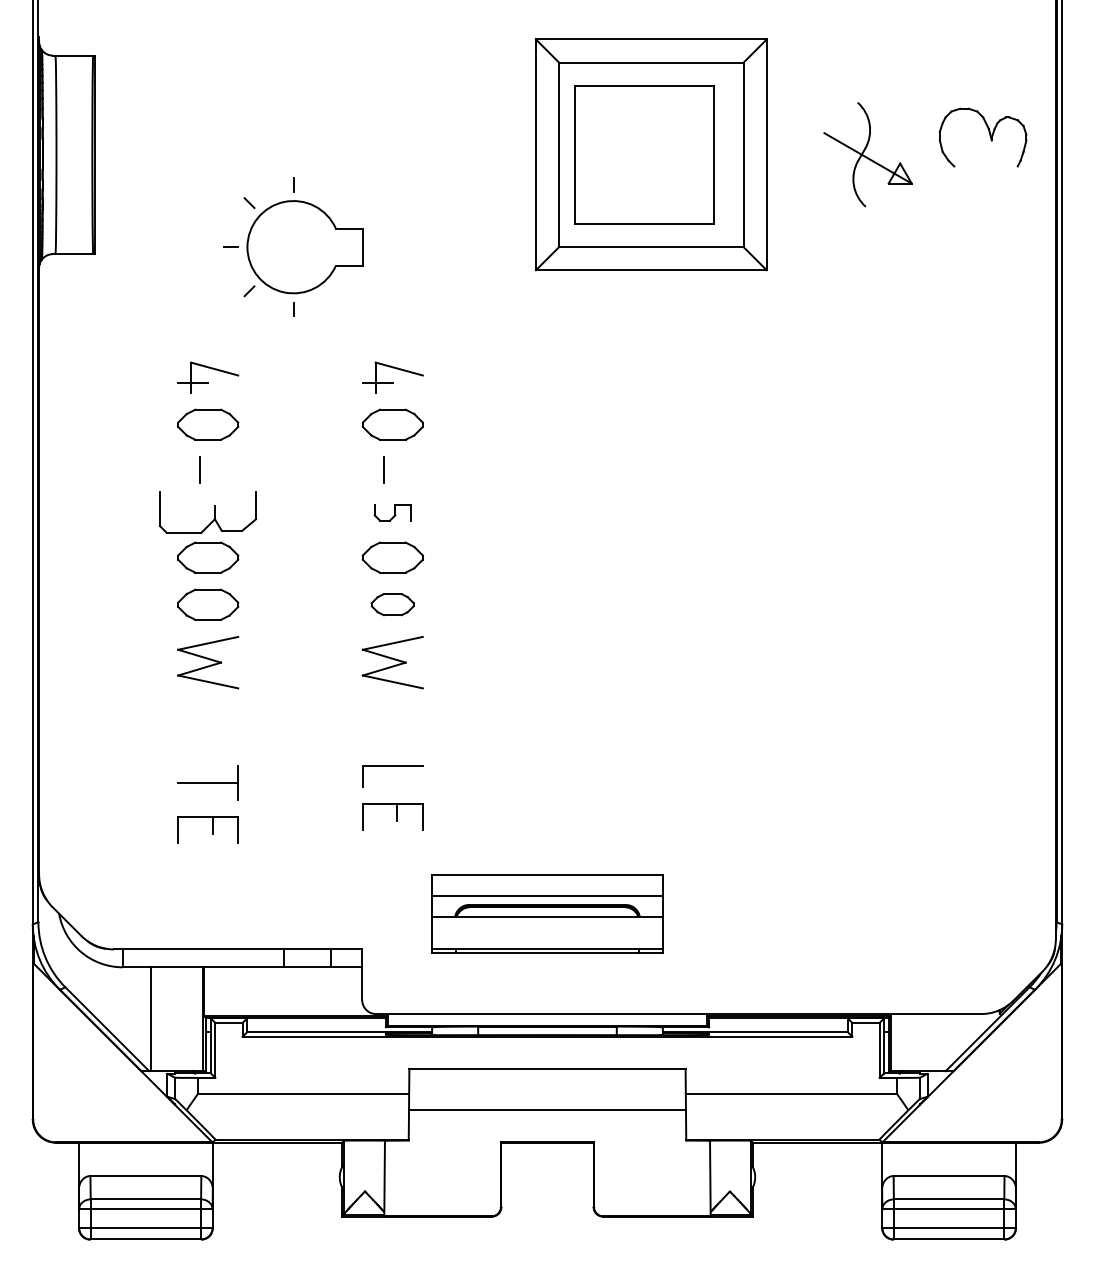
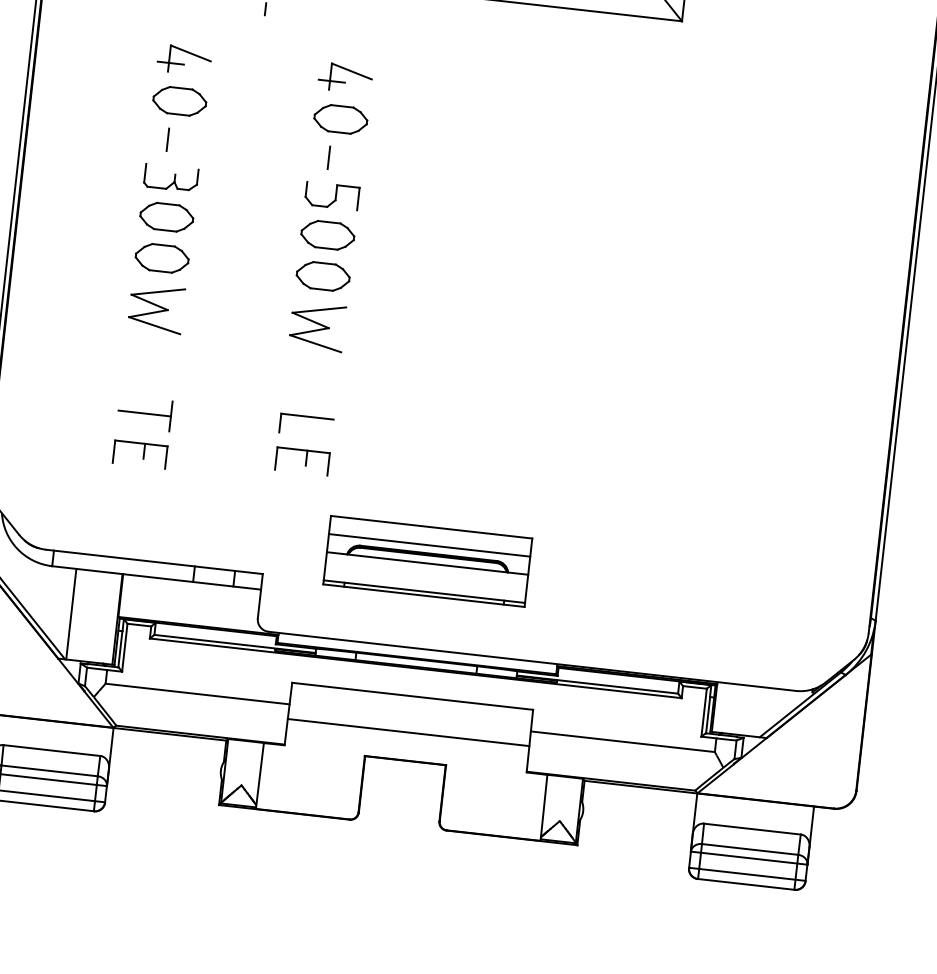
part: (208, 512) -> (171, 177), size x0.62
part: (392, 512) -> (331, 195), size x1.67
part: (392, 604) -> (322, 276), size x1.43

